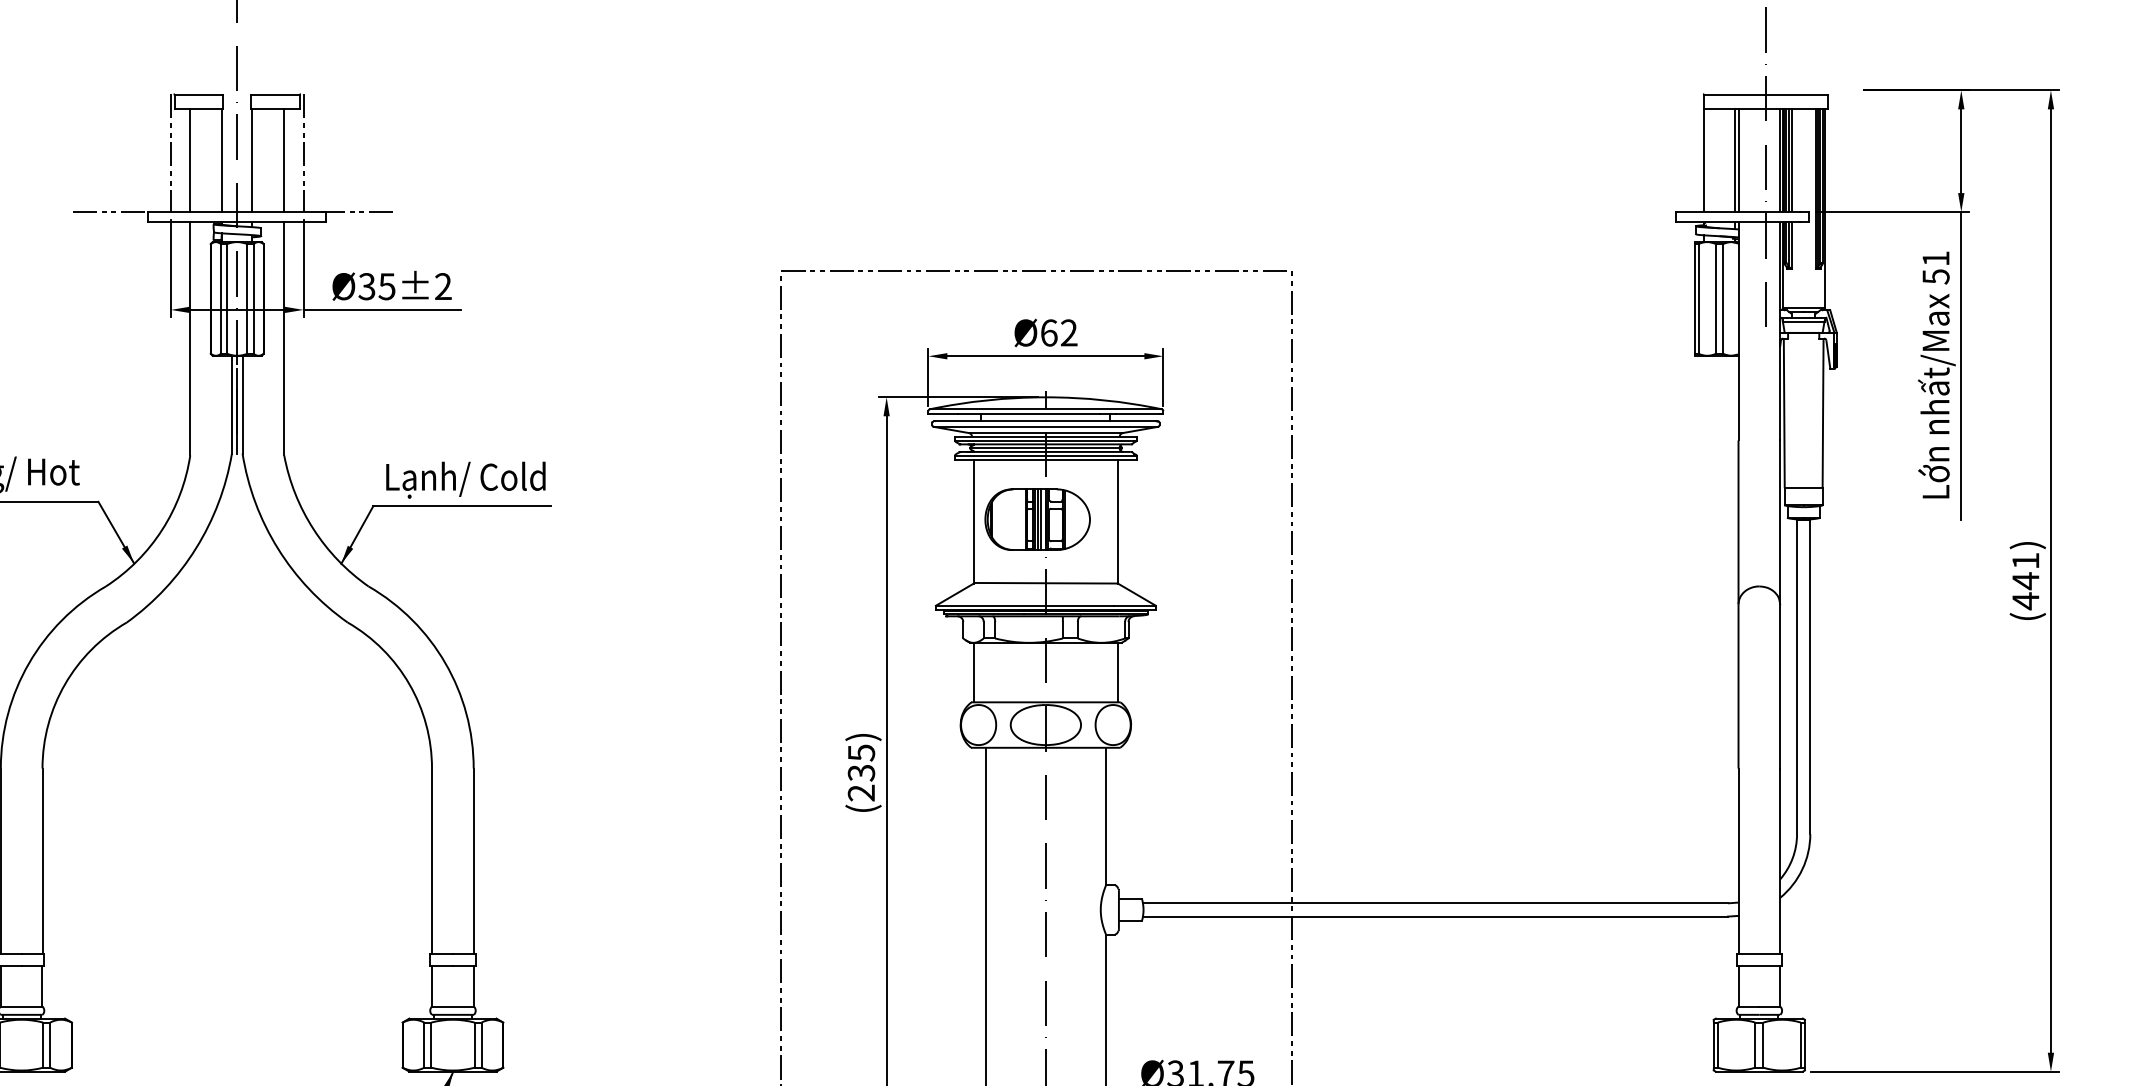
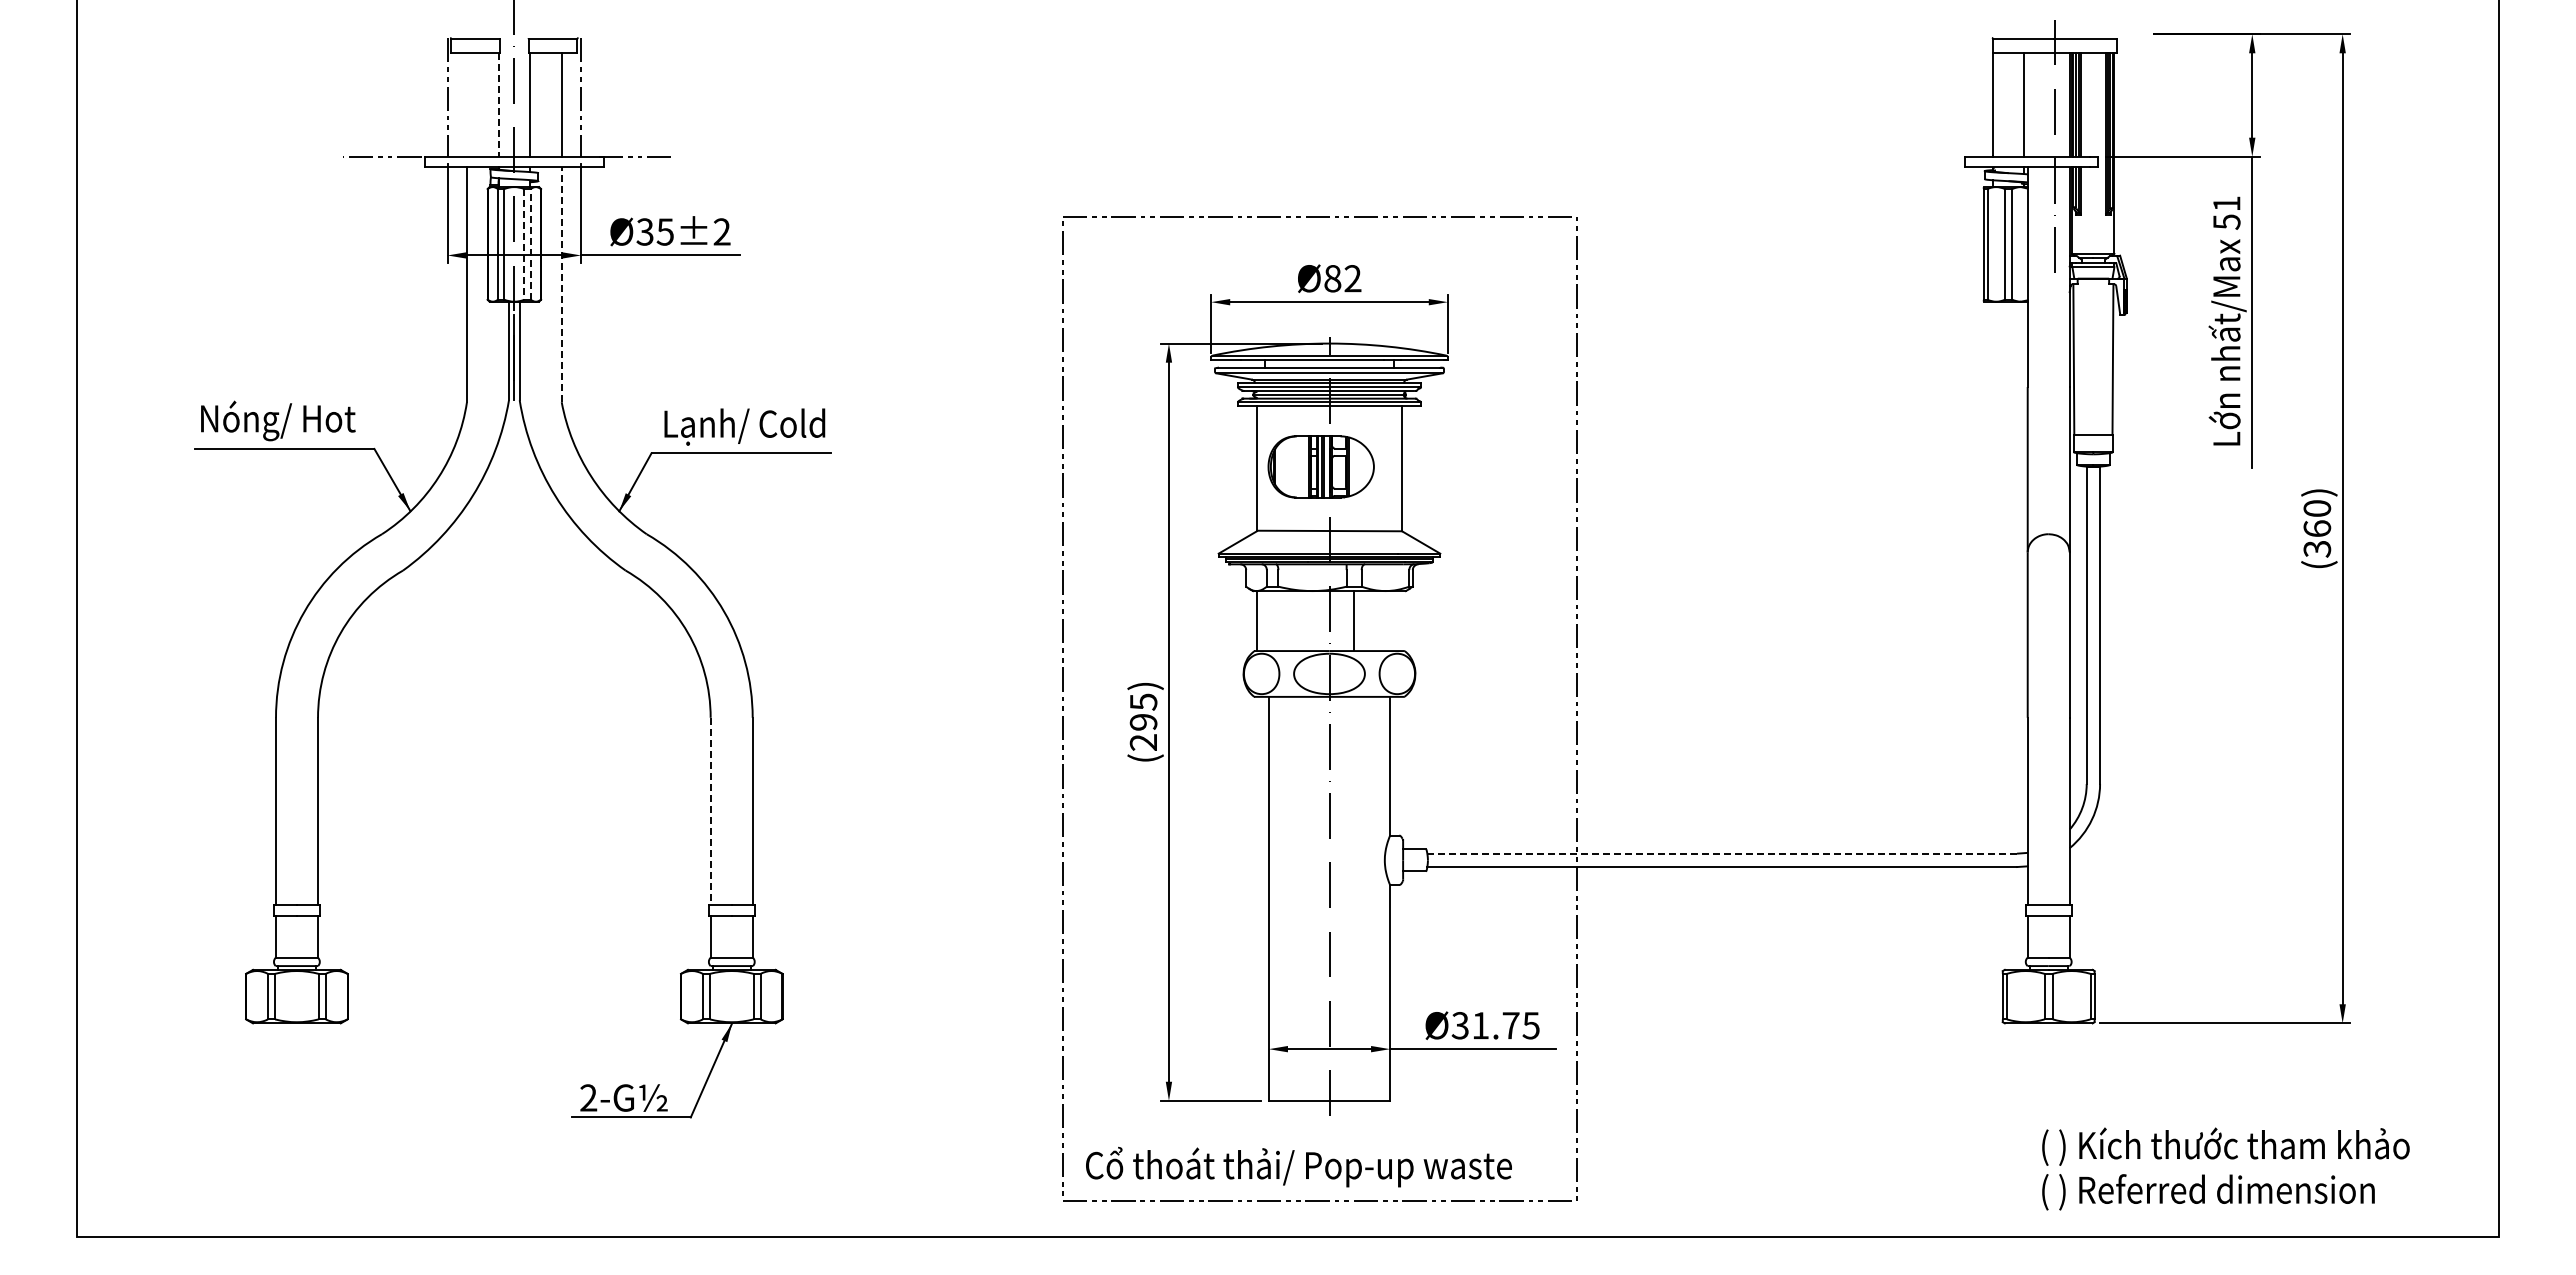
line: (189, 160) -> (466, 104), removed
line: (1738, 160) -> (2027, 104), removed
line: (222, 161) -> (499, 105), solid -> dashed
line: (253, 298) -> (530, 243), solid -> dashed
line: (247, 299) -> (524, 244), solid -> dashed
text: (1048, 332) -> (1332, 278), Ø62 -> Ø82
line: (284, 338) -> (561, 284), solid -> dashed
text: (2025, 581) -> (2317, 529), (441) -> (360)
line: (1118, 673) -> (1354, 621), moved
text: (861, 773) -> (1143, 722), (235) -> (295)
line: (431, 861) -> (710, 811), solid -> dashed
line: (1435, 903) -> (1722, 853), solid -> dashed

